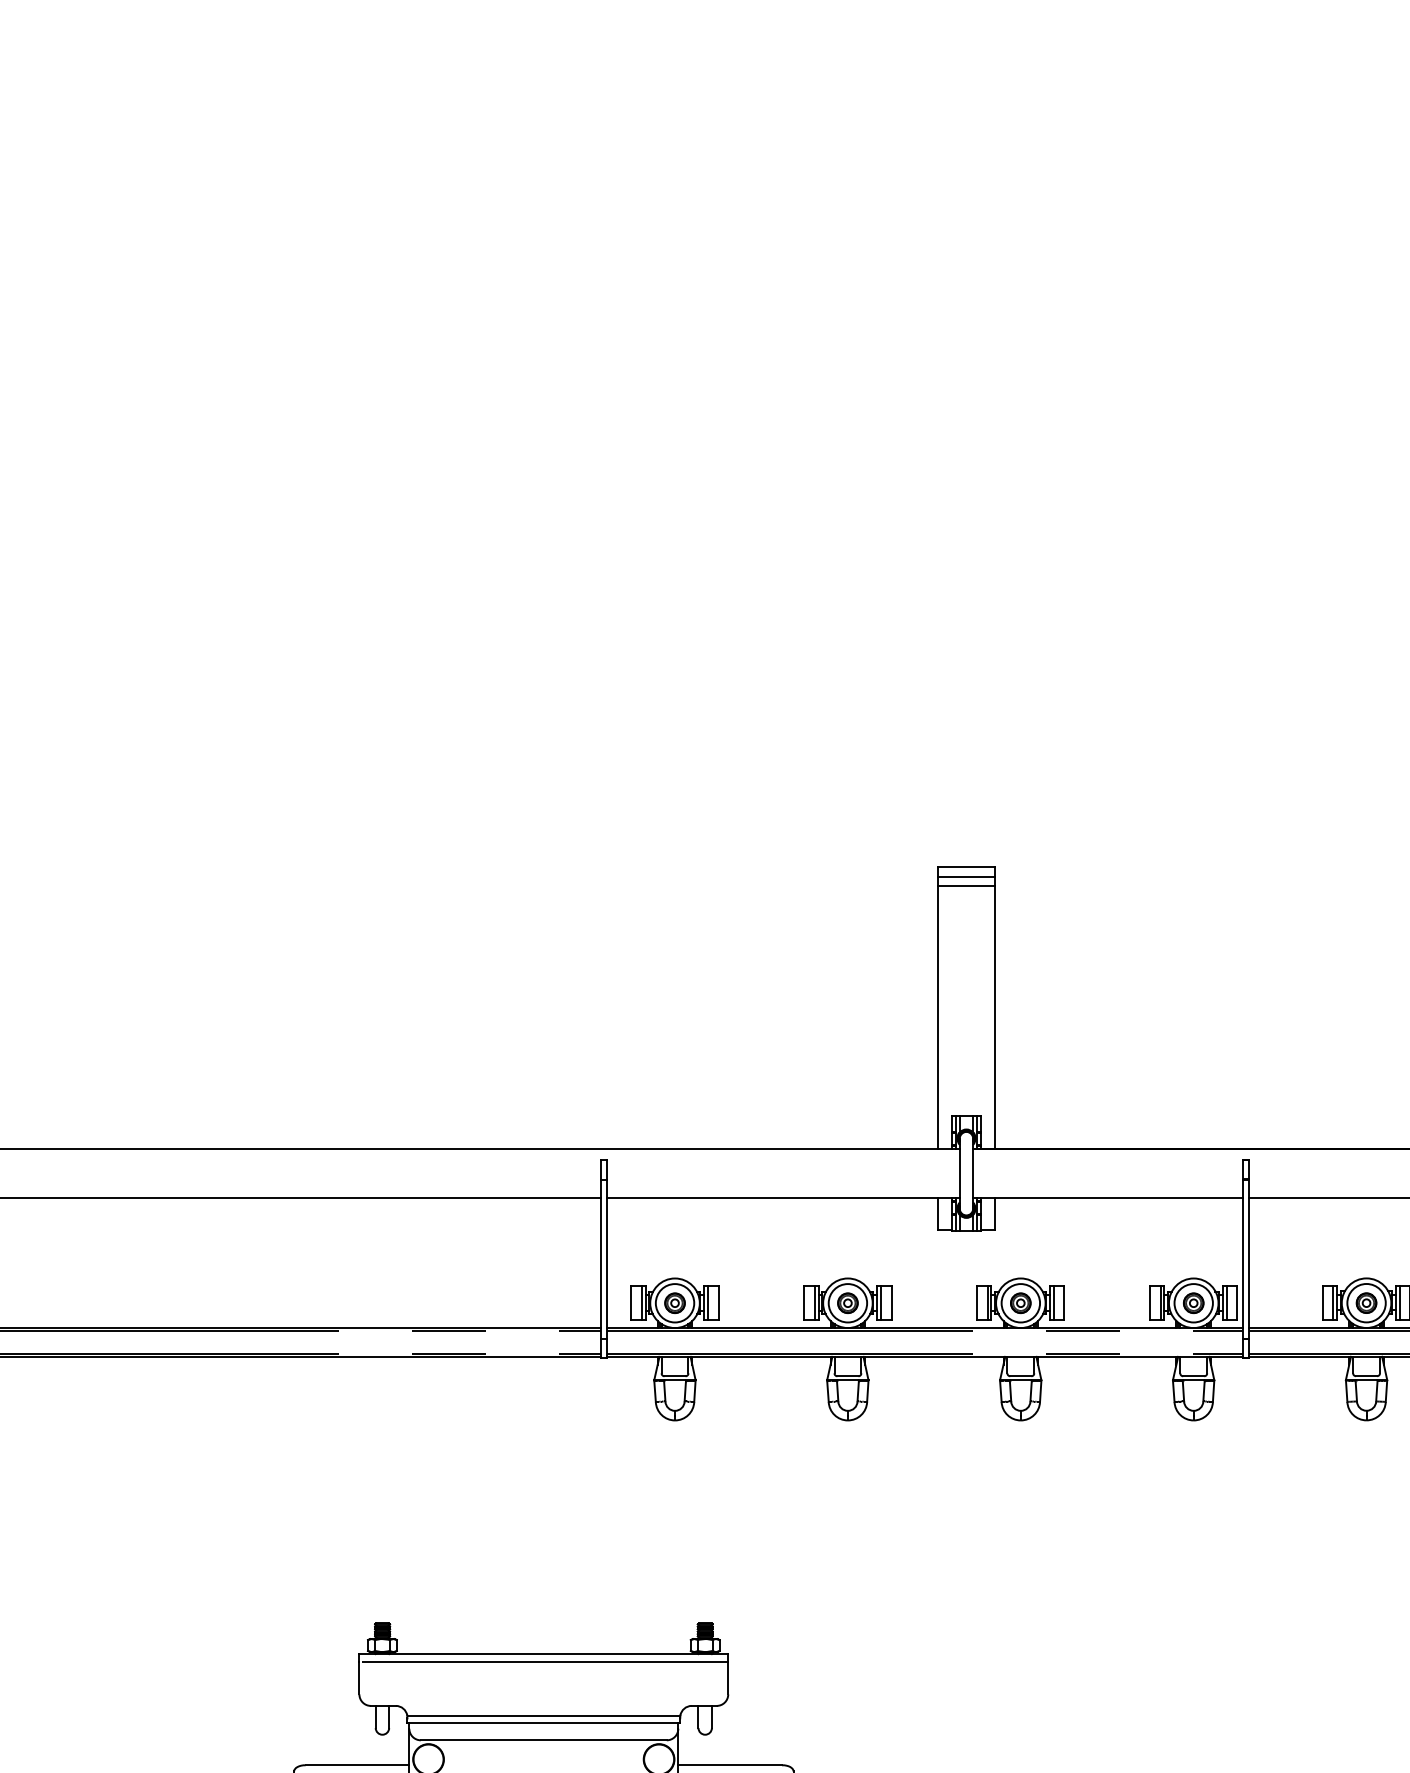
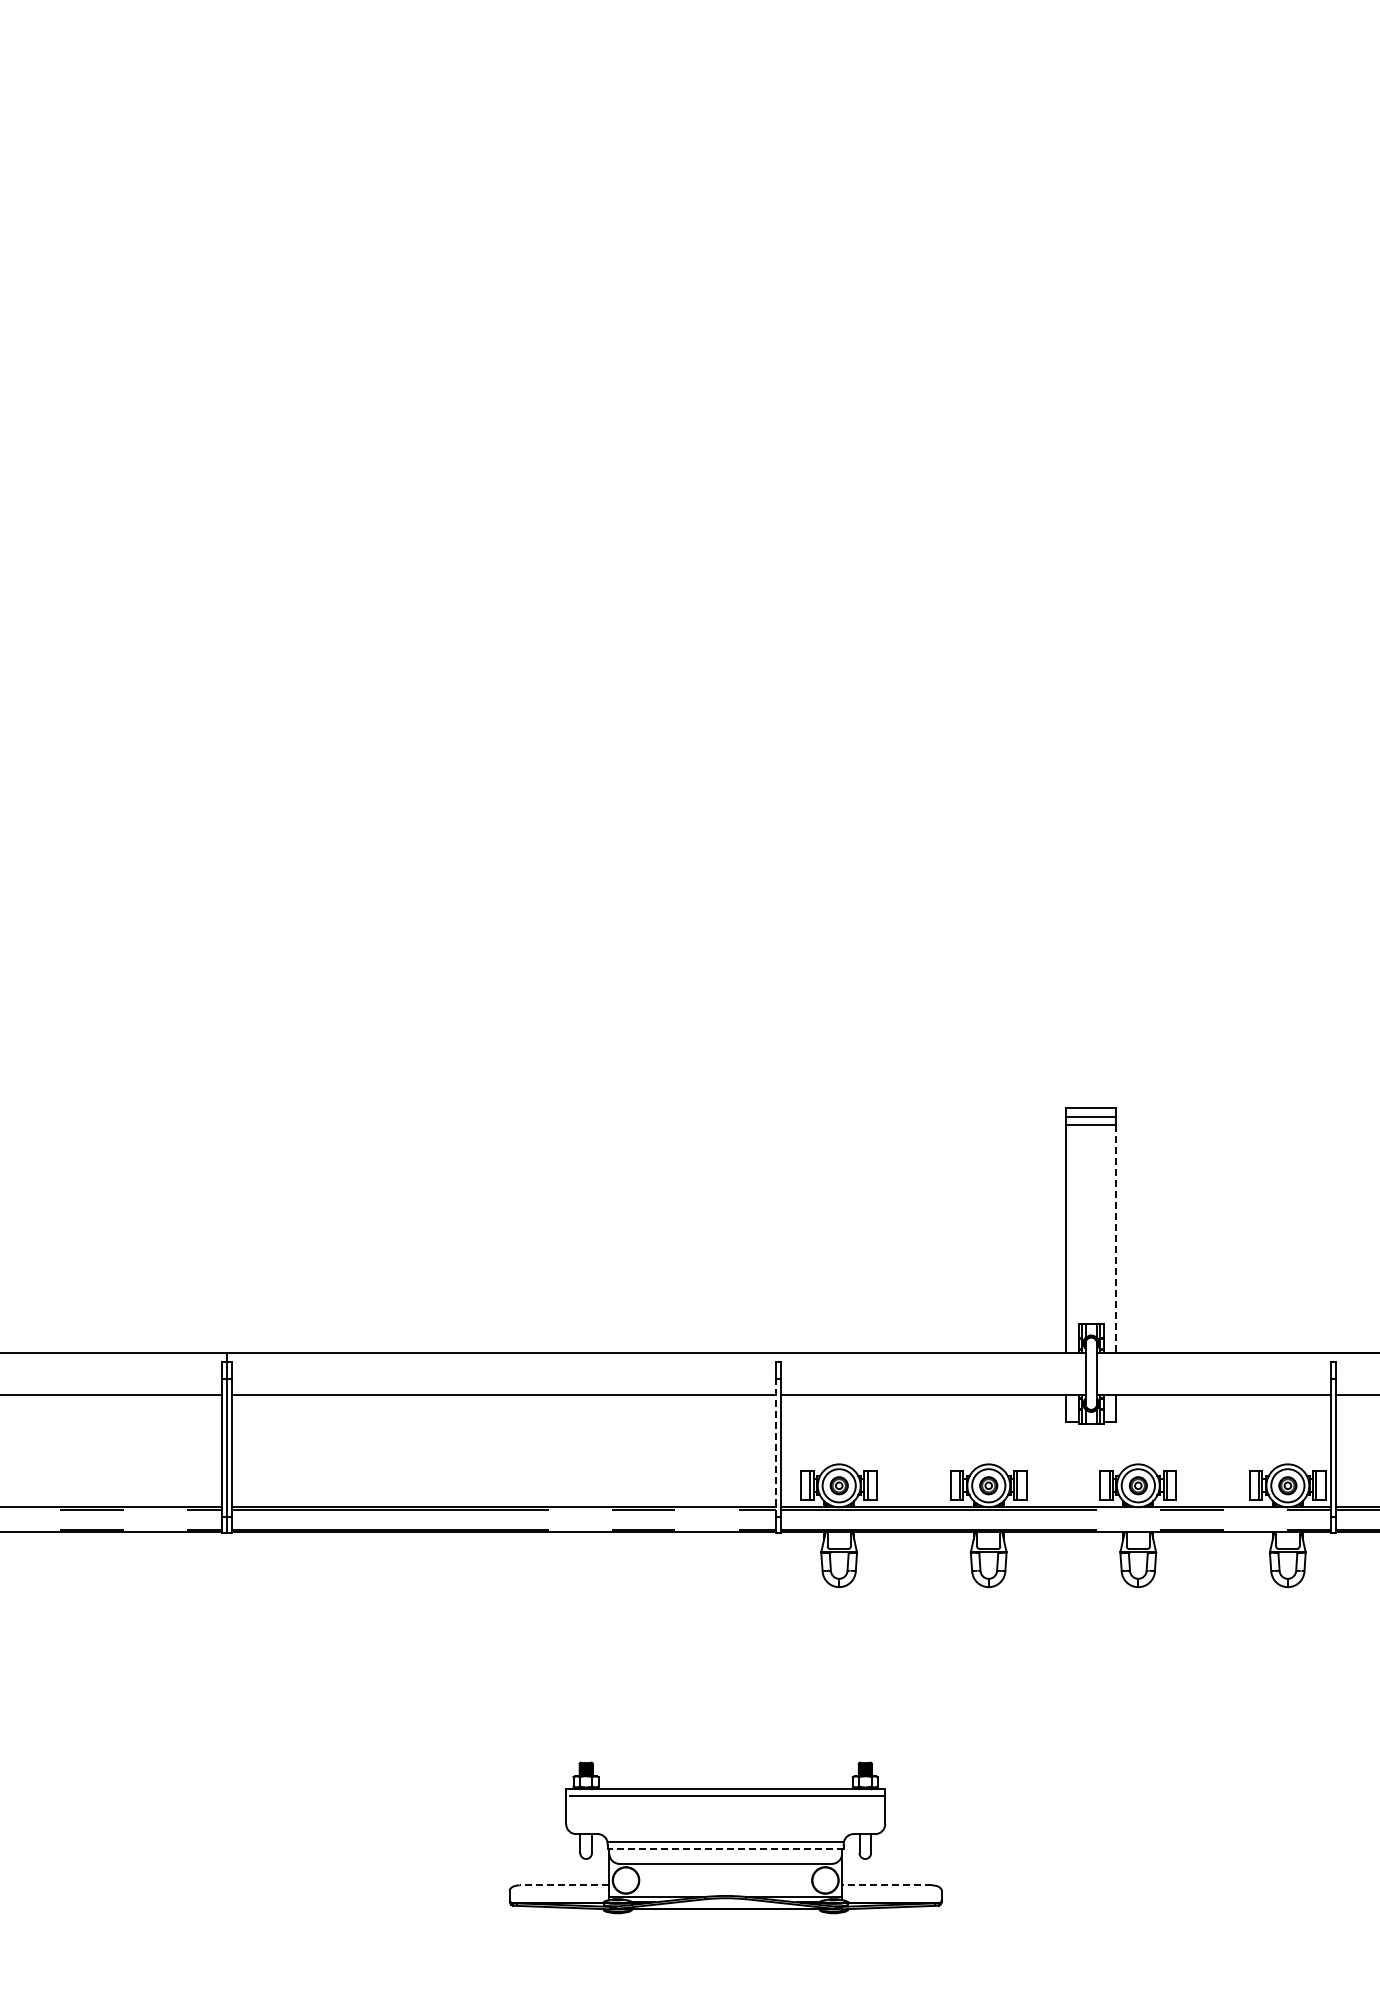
line: (995, 1017) -> (1116, 1238), solid -> dashed
line: (601, 1258) -> (775, 1447), solid -> dashed
line: (543, 1723) -> (725, 1849), solid -> dashed
line: (357, 1765) -> (564, 1885), solid -> dashed
line: (729, 1765) -> (886, 1885), solid -> dashed

